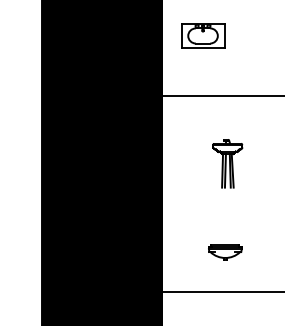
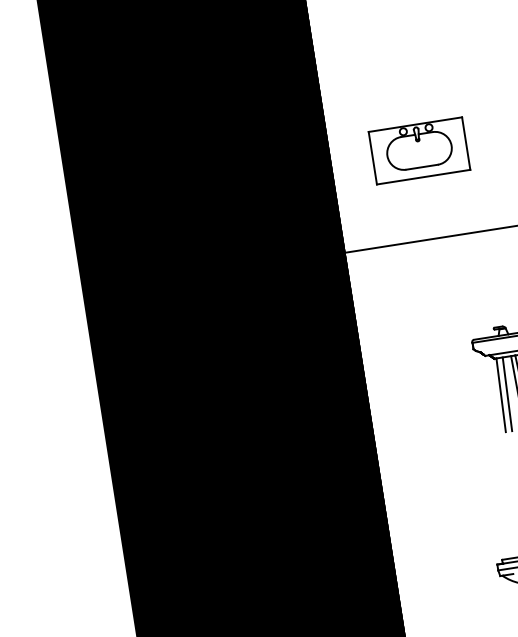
part: (203, 35) -> (420, 149), moved

